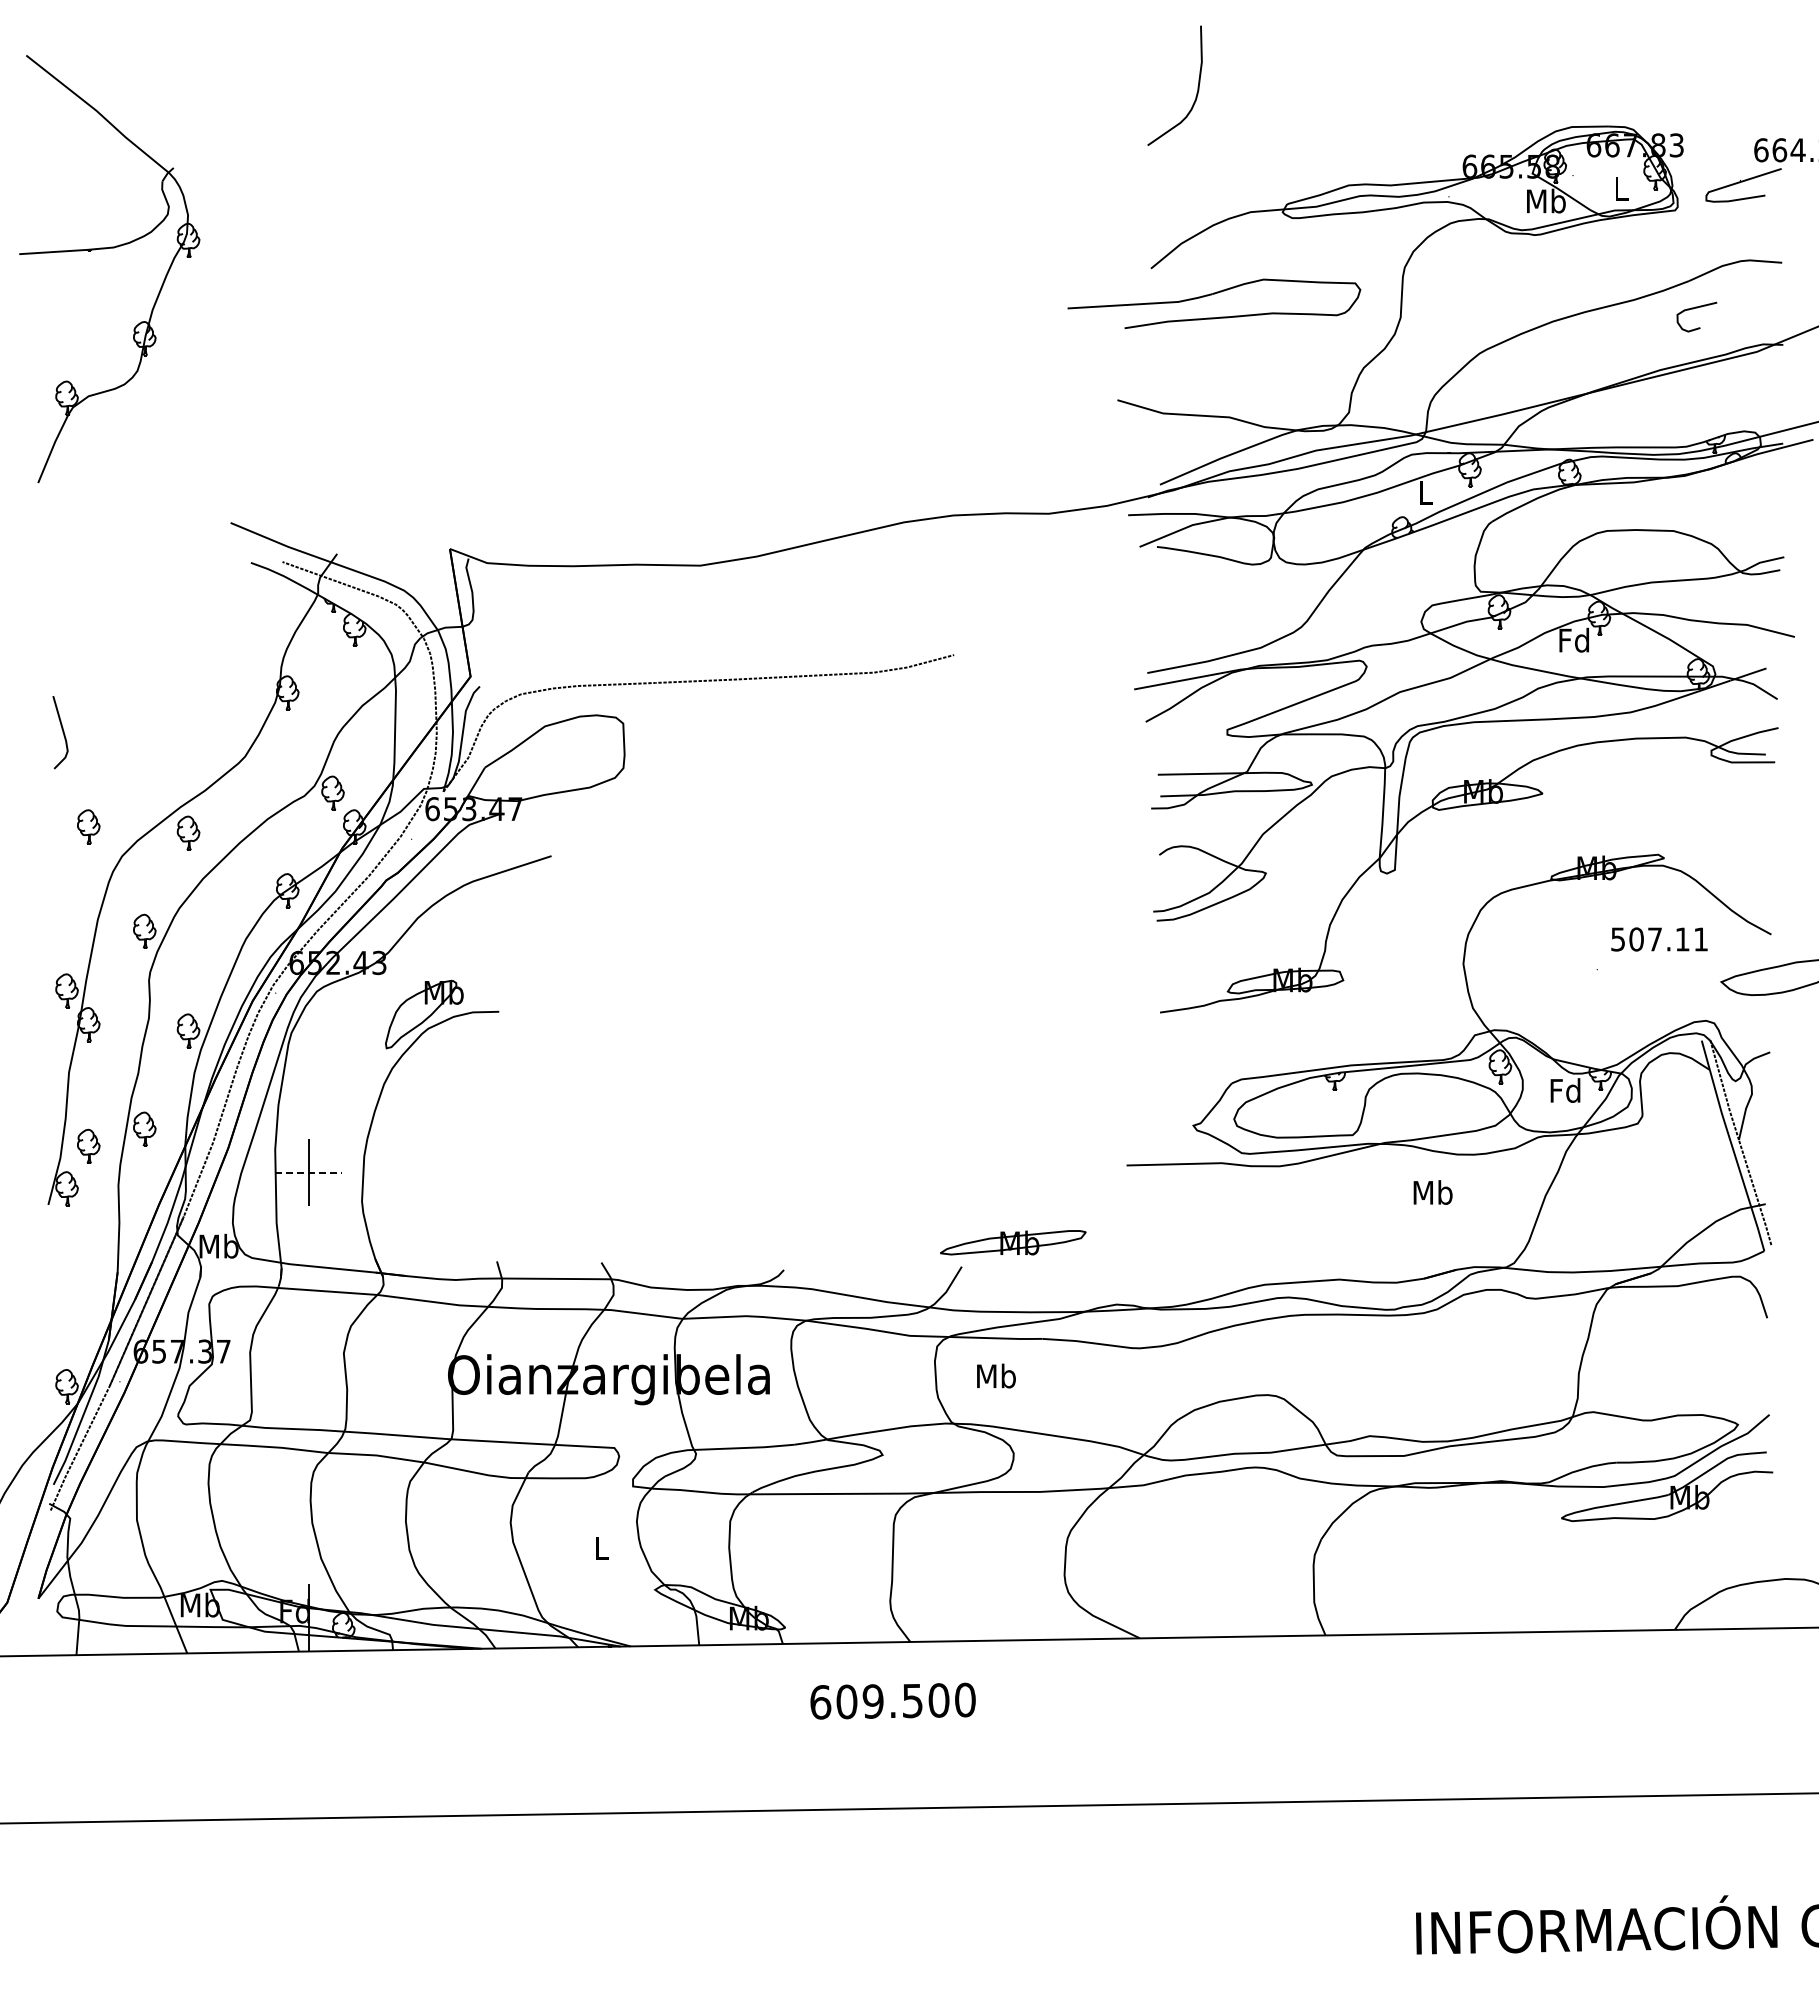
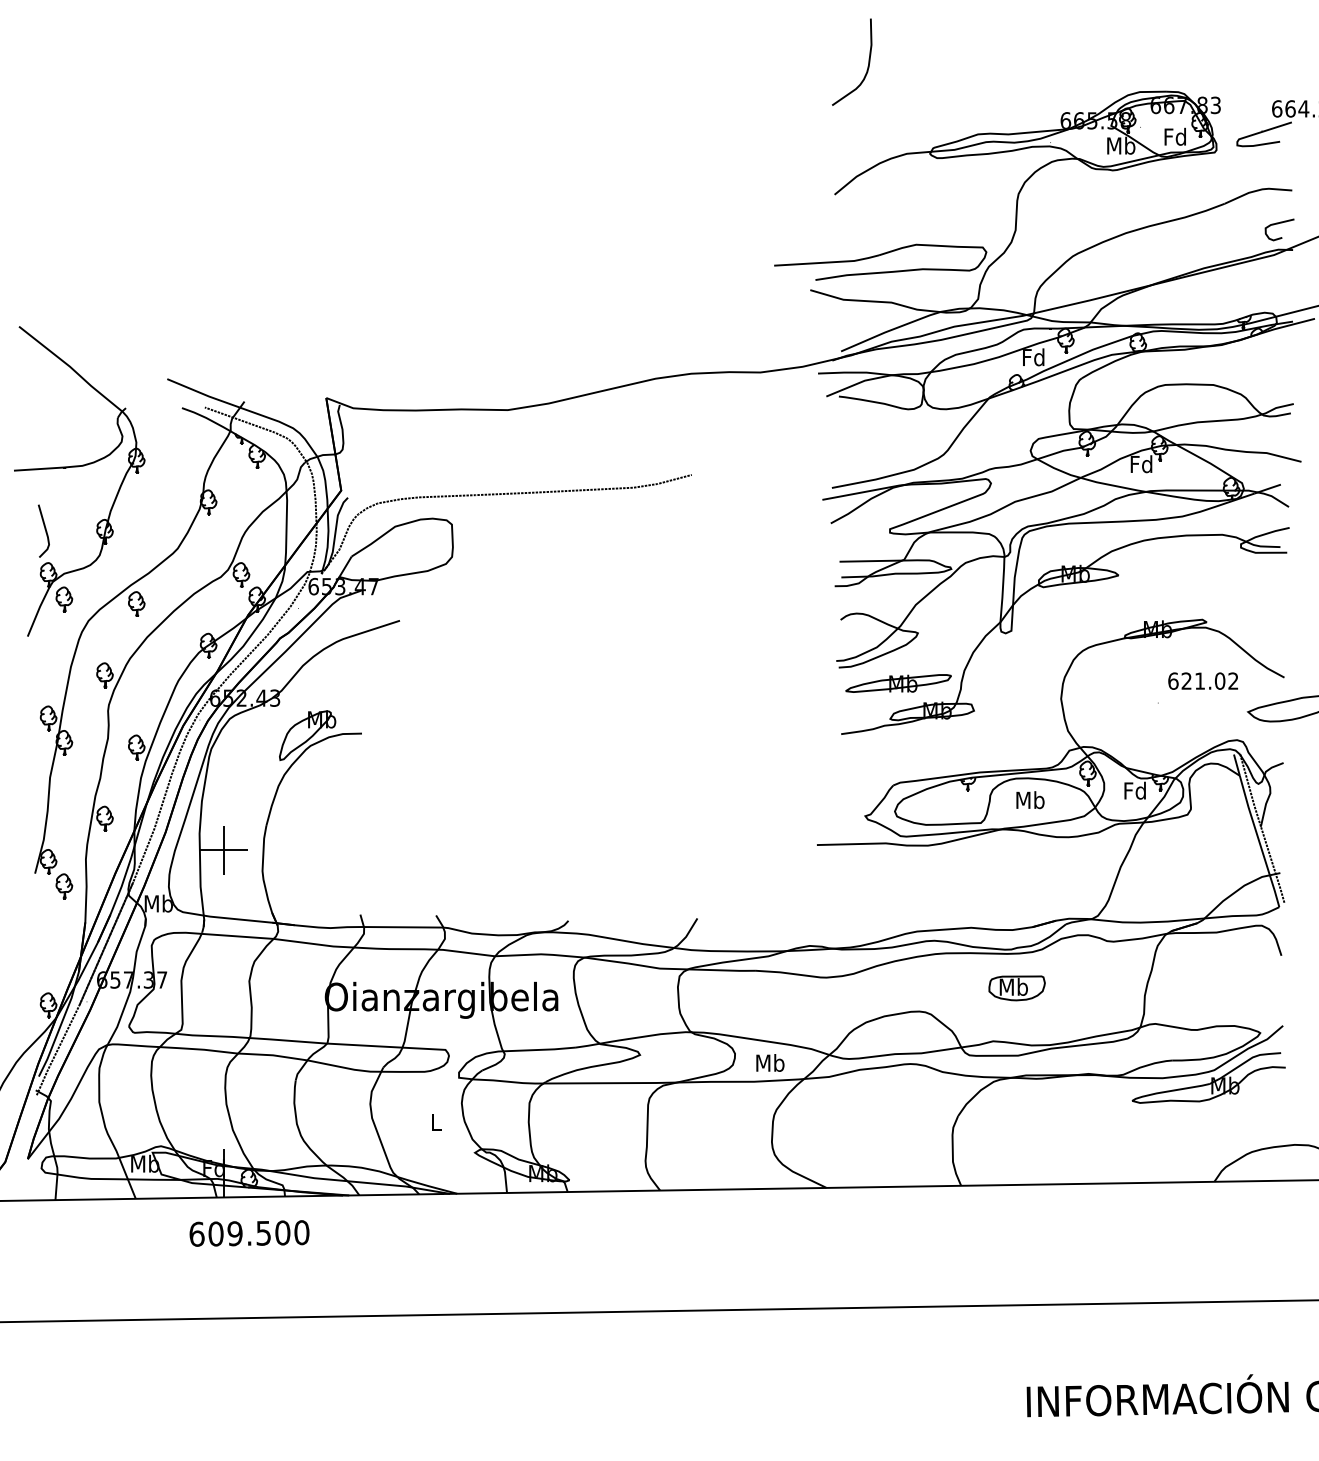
text: (1620, 188) -> (1175, 136), L -> Fd
part: (106, 249) -> (77, 467), moved
part: (1211, 295) -> (878, 256), moved
curve: (1693, 309) -> (1277, 224), moved
text: (1425, 492) -> (1033, 357), L -> Fd
text: (1659, 939) -> (1203, 681), 507.11 -> 621.02
part: (88, 1145) -> (64, 885), moved
line: (308, 1172) -> (223, 850), dashed -> solid
text: (1432, 1192) -> (1030, 800), moved
part: (1013, 1242) -> (898, 683), moved
part: (1402, 1362) -> (1016, 987), added
text: (996, 1375) -> (770, 1062), moved
text: (892, 1700) -> (249, 1232), moved

